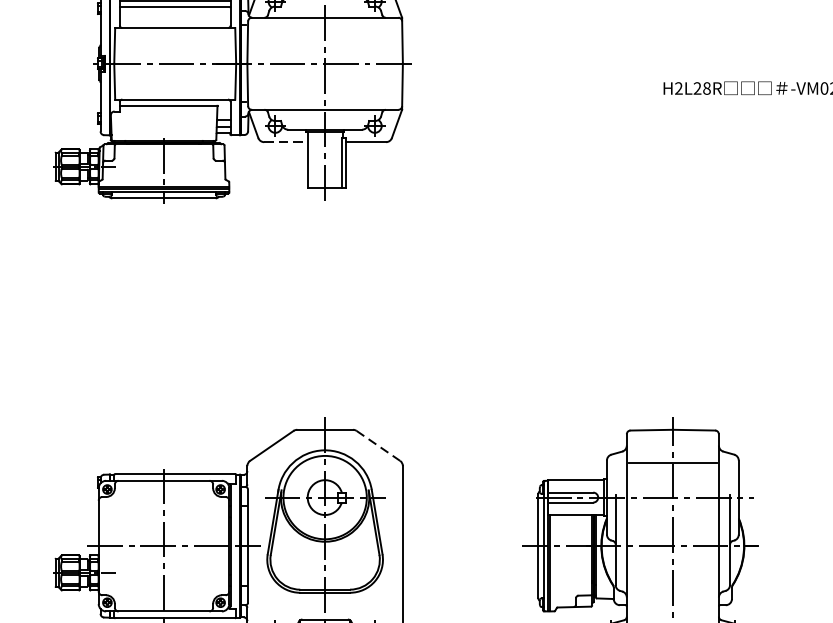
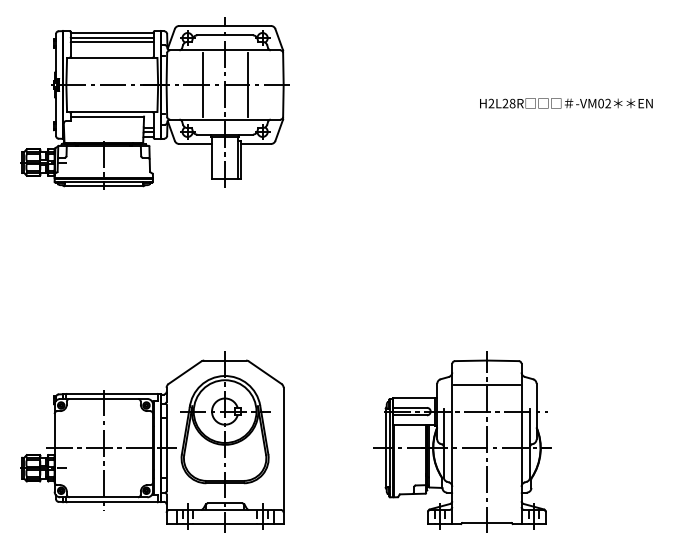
line: (295, 63) -> (202, 84), added
line: (354, 63) -> (247, 84), added
line: (287, 142) -> (196, 144), dashed -> solid
line: (378, 445) -> (265, 372), dashed -> solid

